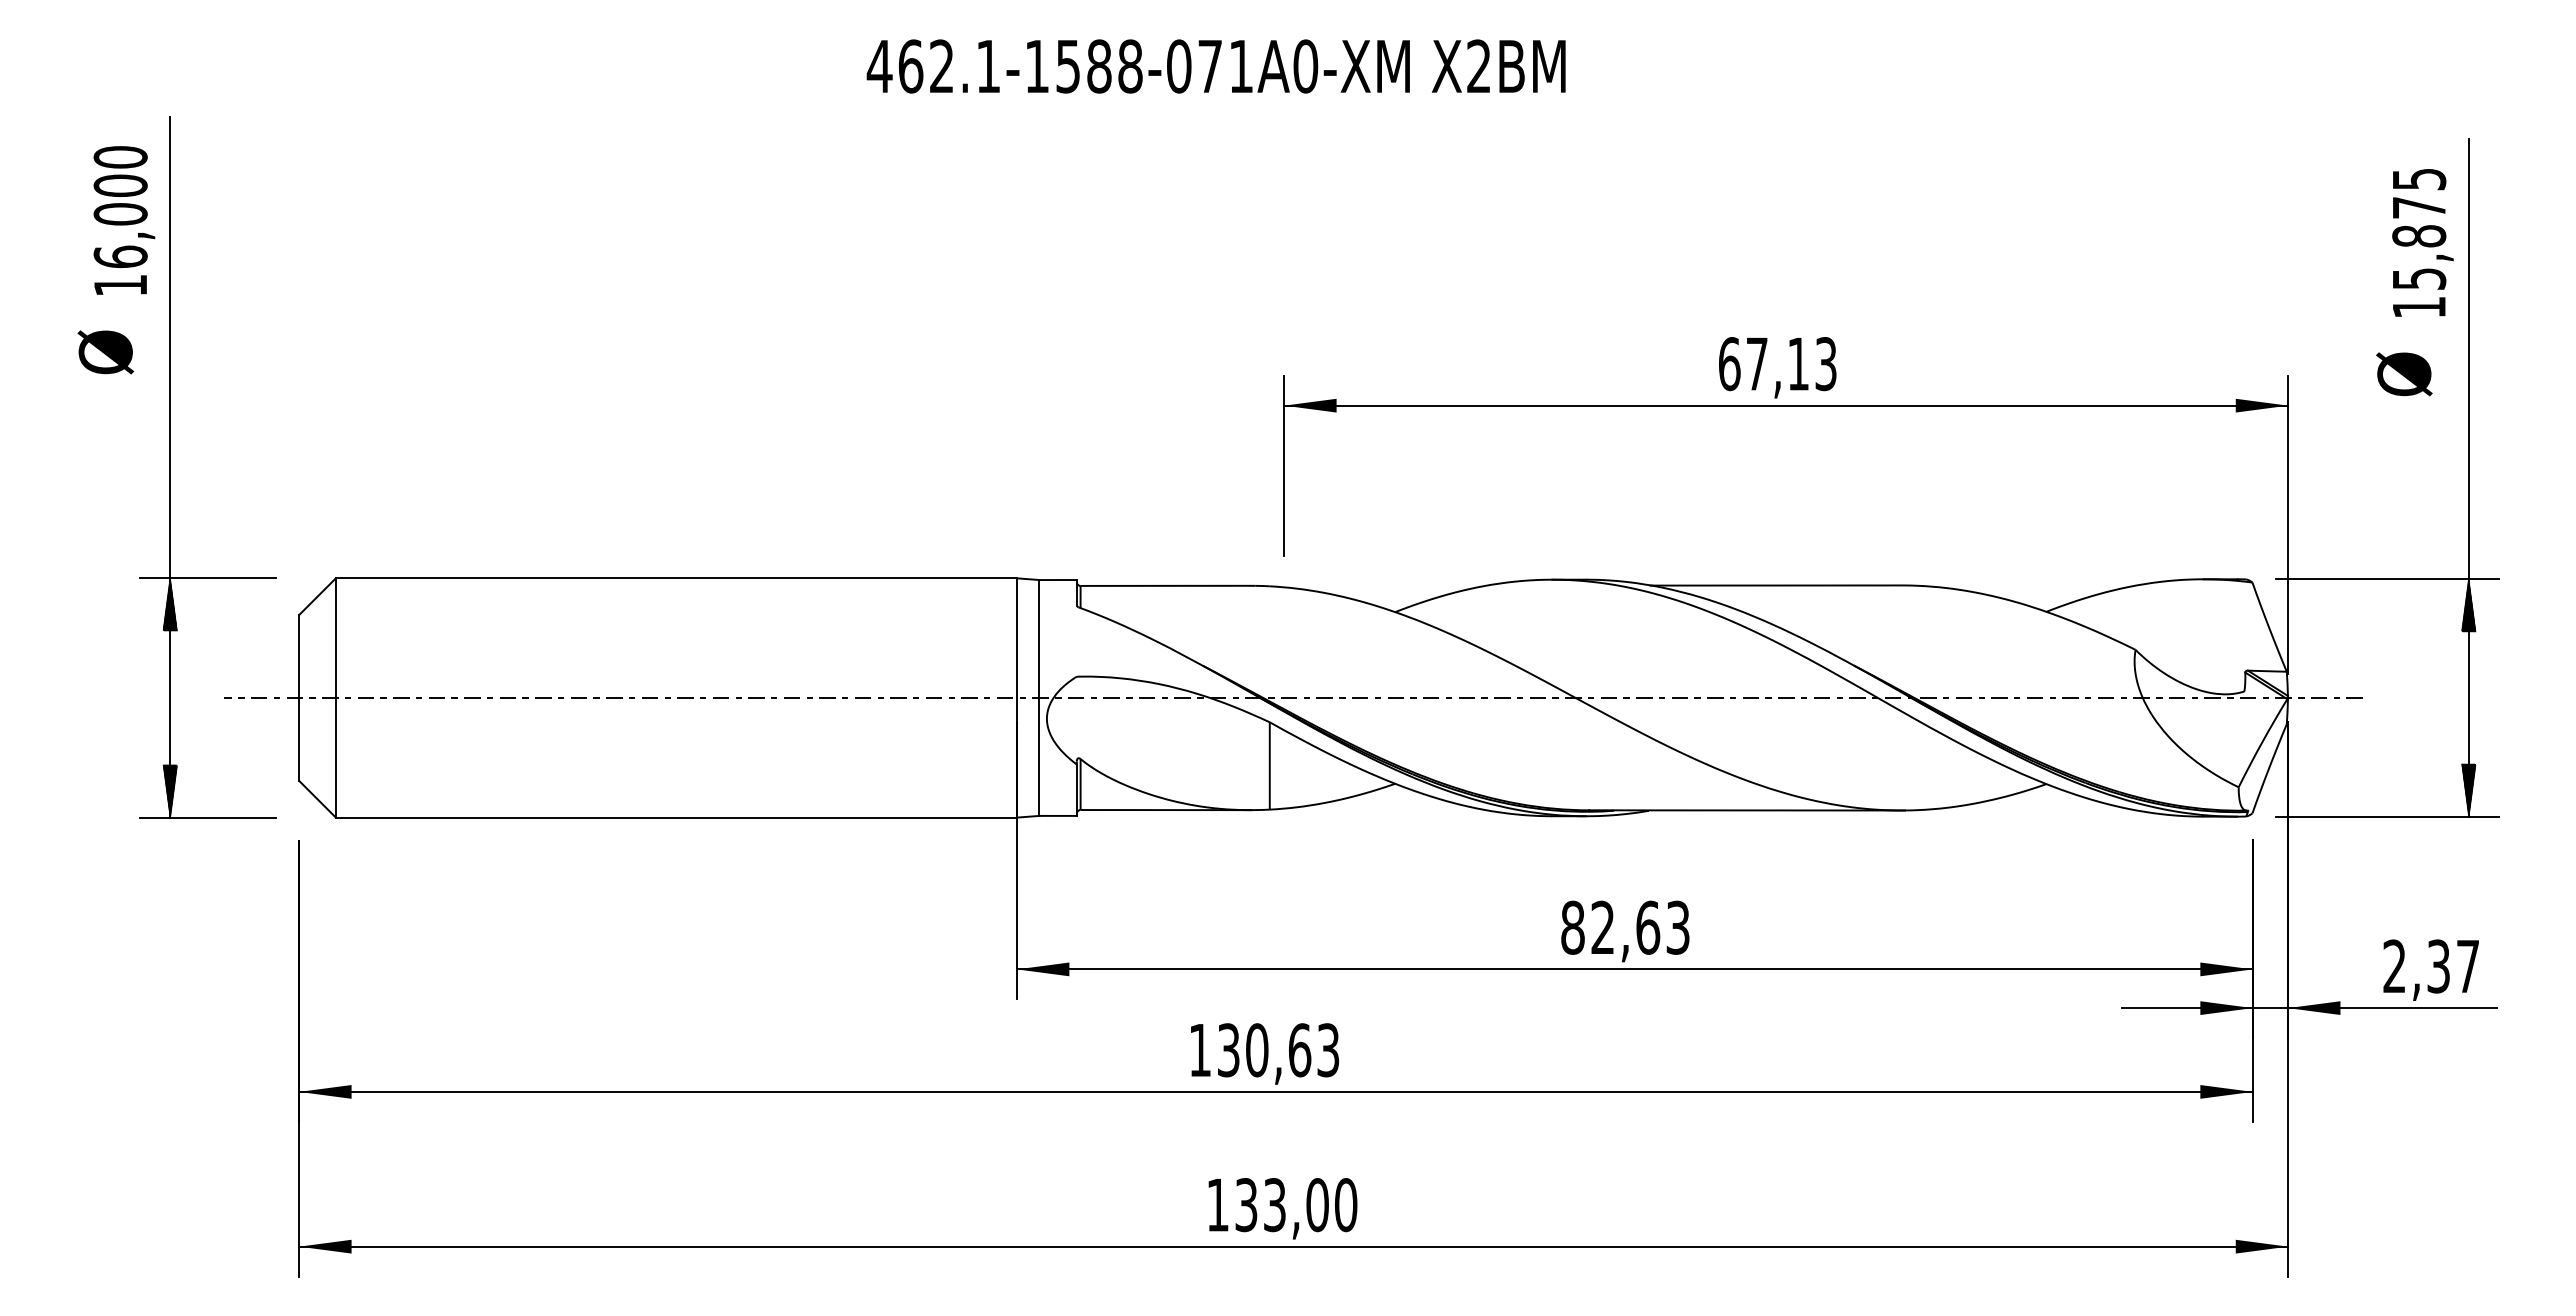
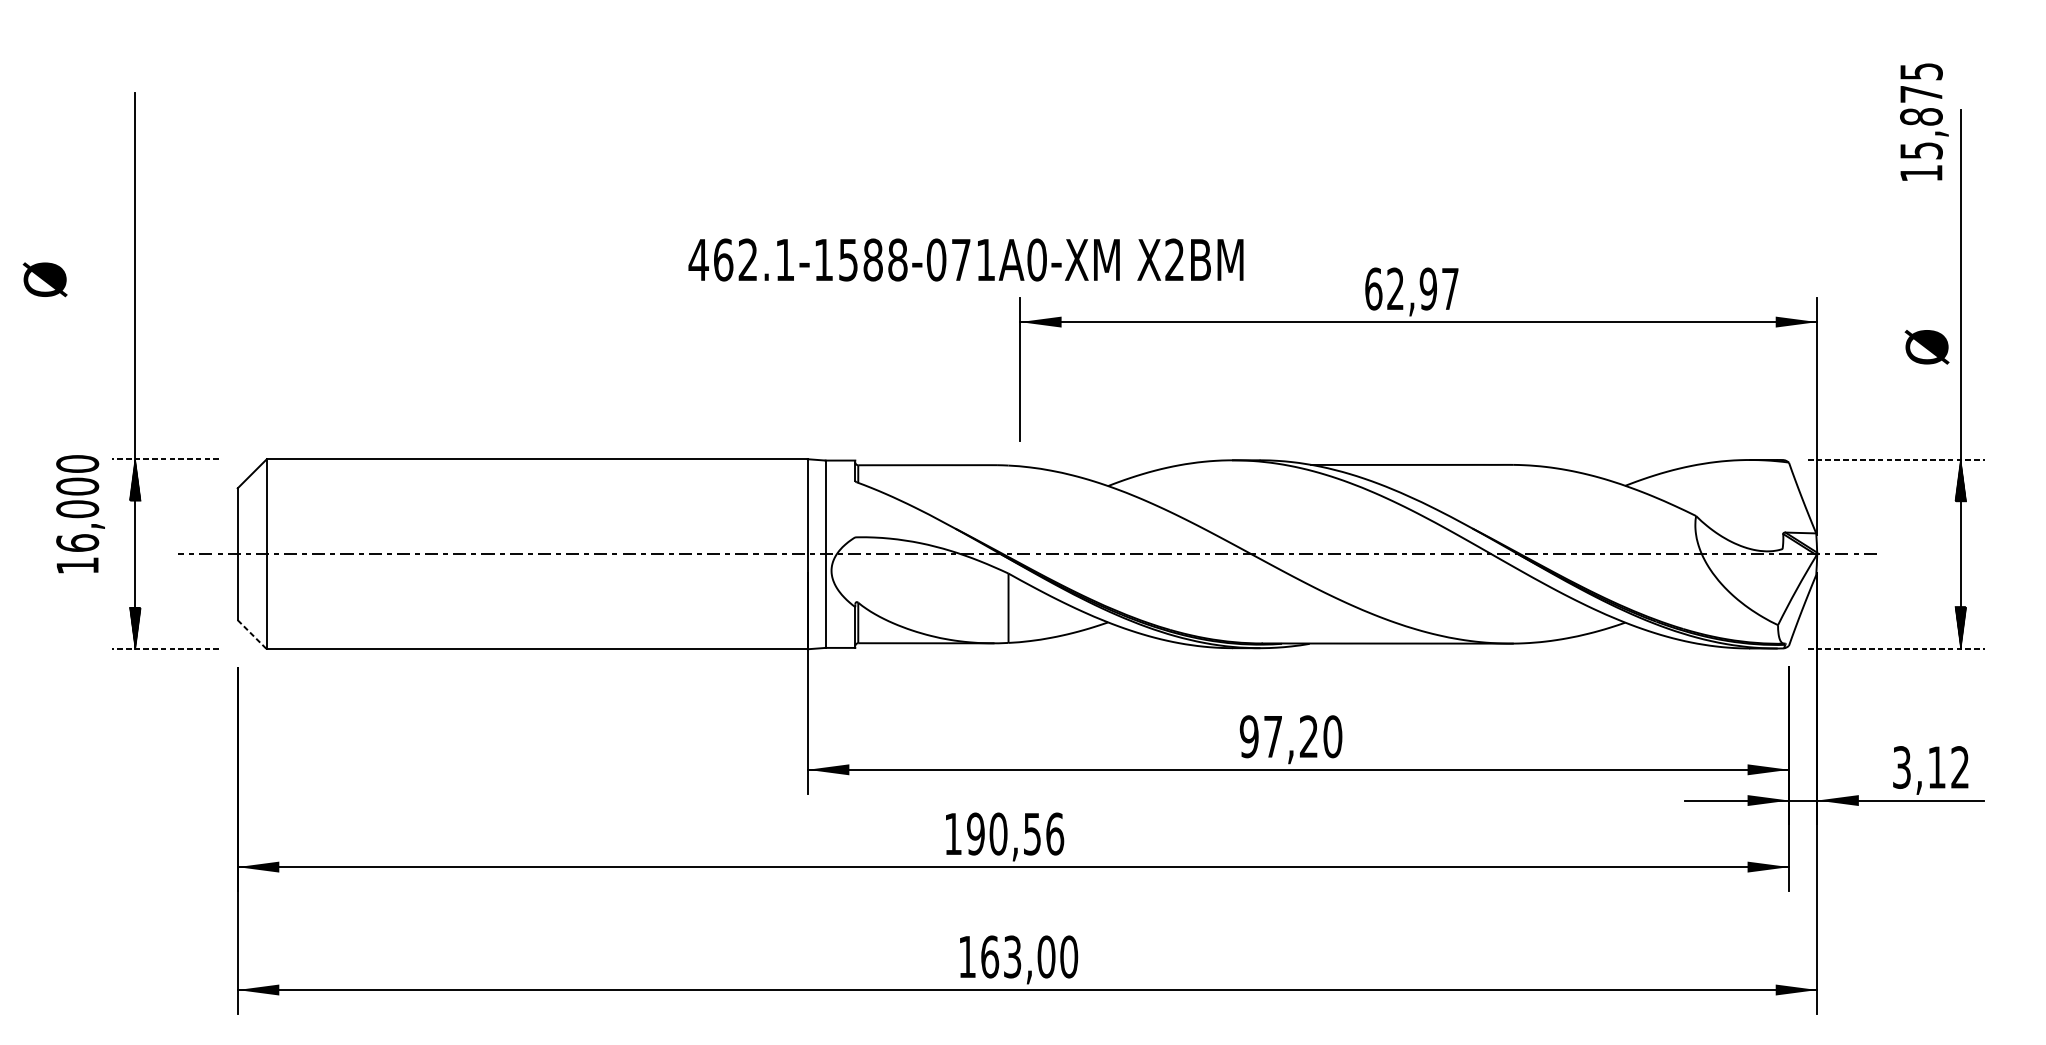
text: (1215, 66) -> (965, 260), moved
text: (124, 220) -> (80, 514), moved
text: (2422, 242) -> (1924, 121), moved
text: (105, 352) -> (44, 279), moved
text: (1791, 364) -> (1422, 289), 67,13 -> 62,97
text: (2404, 374) -> (1927, 347), moved
line: (207, 578) -> (164, 459), solid -> dashed
line: (2388, 579) -> (1897, 460), solid -> dashed
line: (317, 799) -> (252, 634), solid -> dashed
line: (2388, 816) -> (1897, 648), solid -> dashed
line: (207, 817) -> (164, 649), solid -> dashed
text: (1625, 927) -> (1291, 736), 82,63 -> 97,20
text: (2430, 966) -> (1930, 767), 2,37 -> 3,12
text: (1278, 1050) -> (1015, 834), 130,63 -> 190,56
text: (1246, 1205) -> (990, 957), 133,00 -> 163,00

